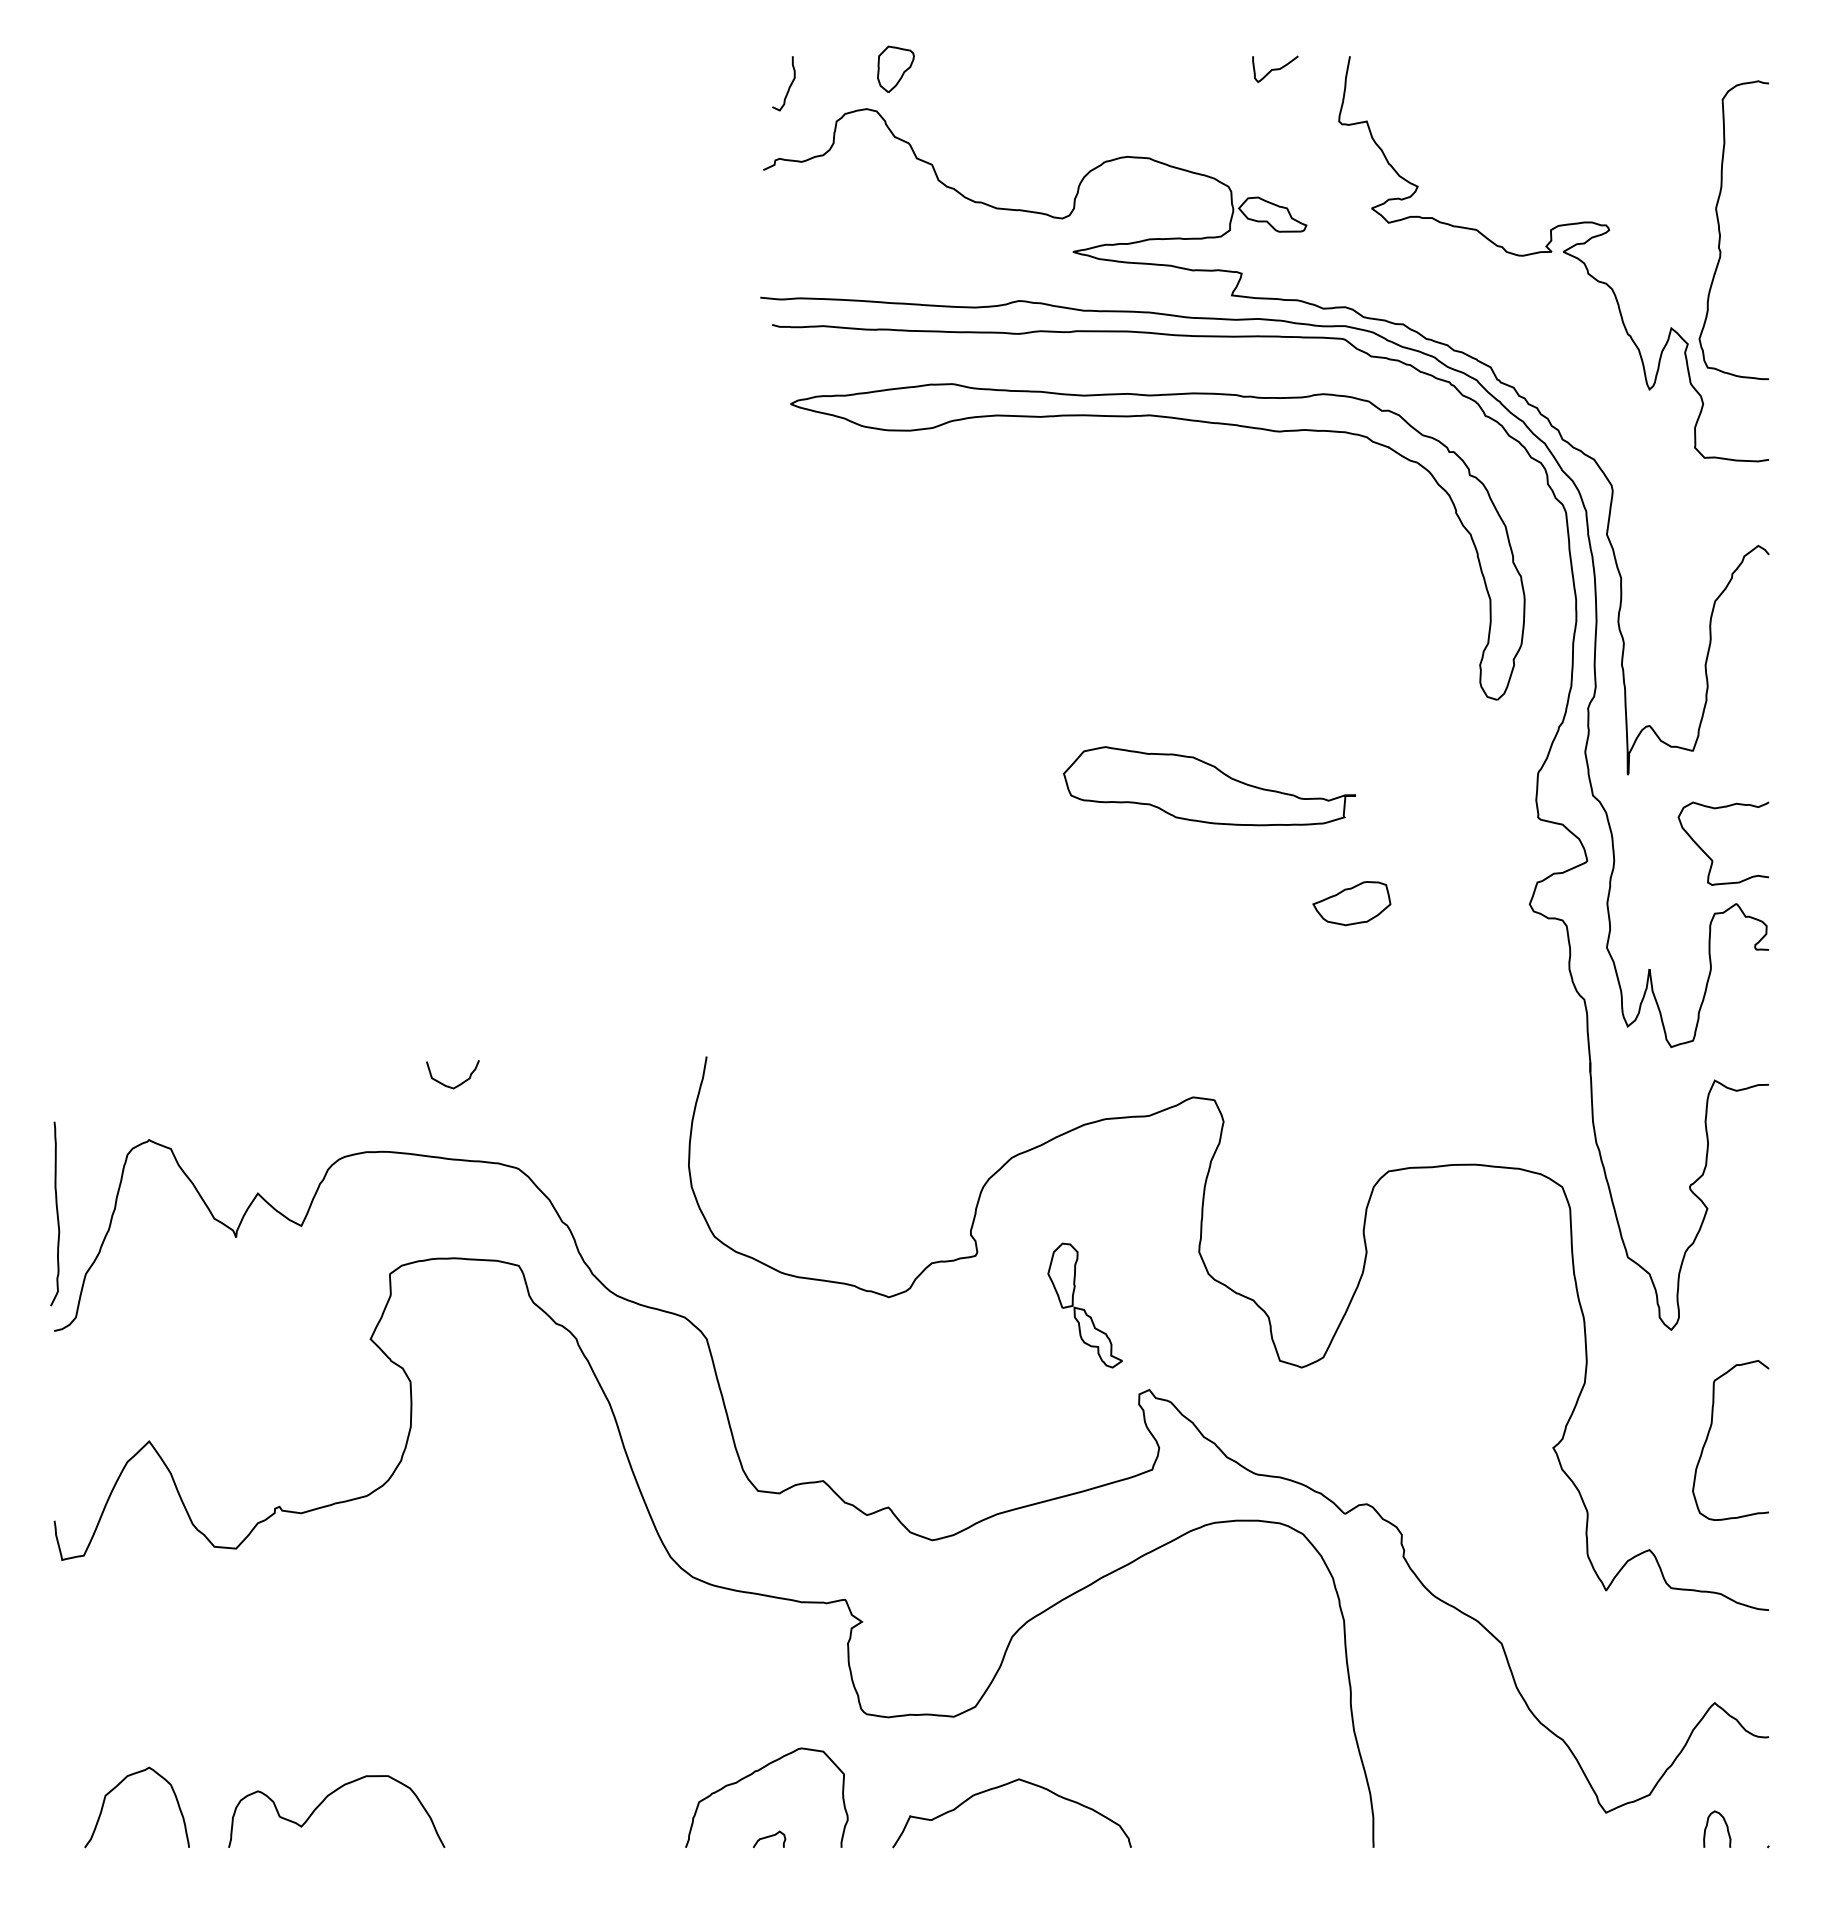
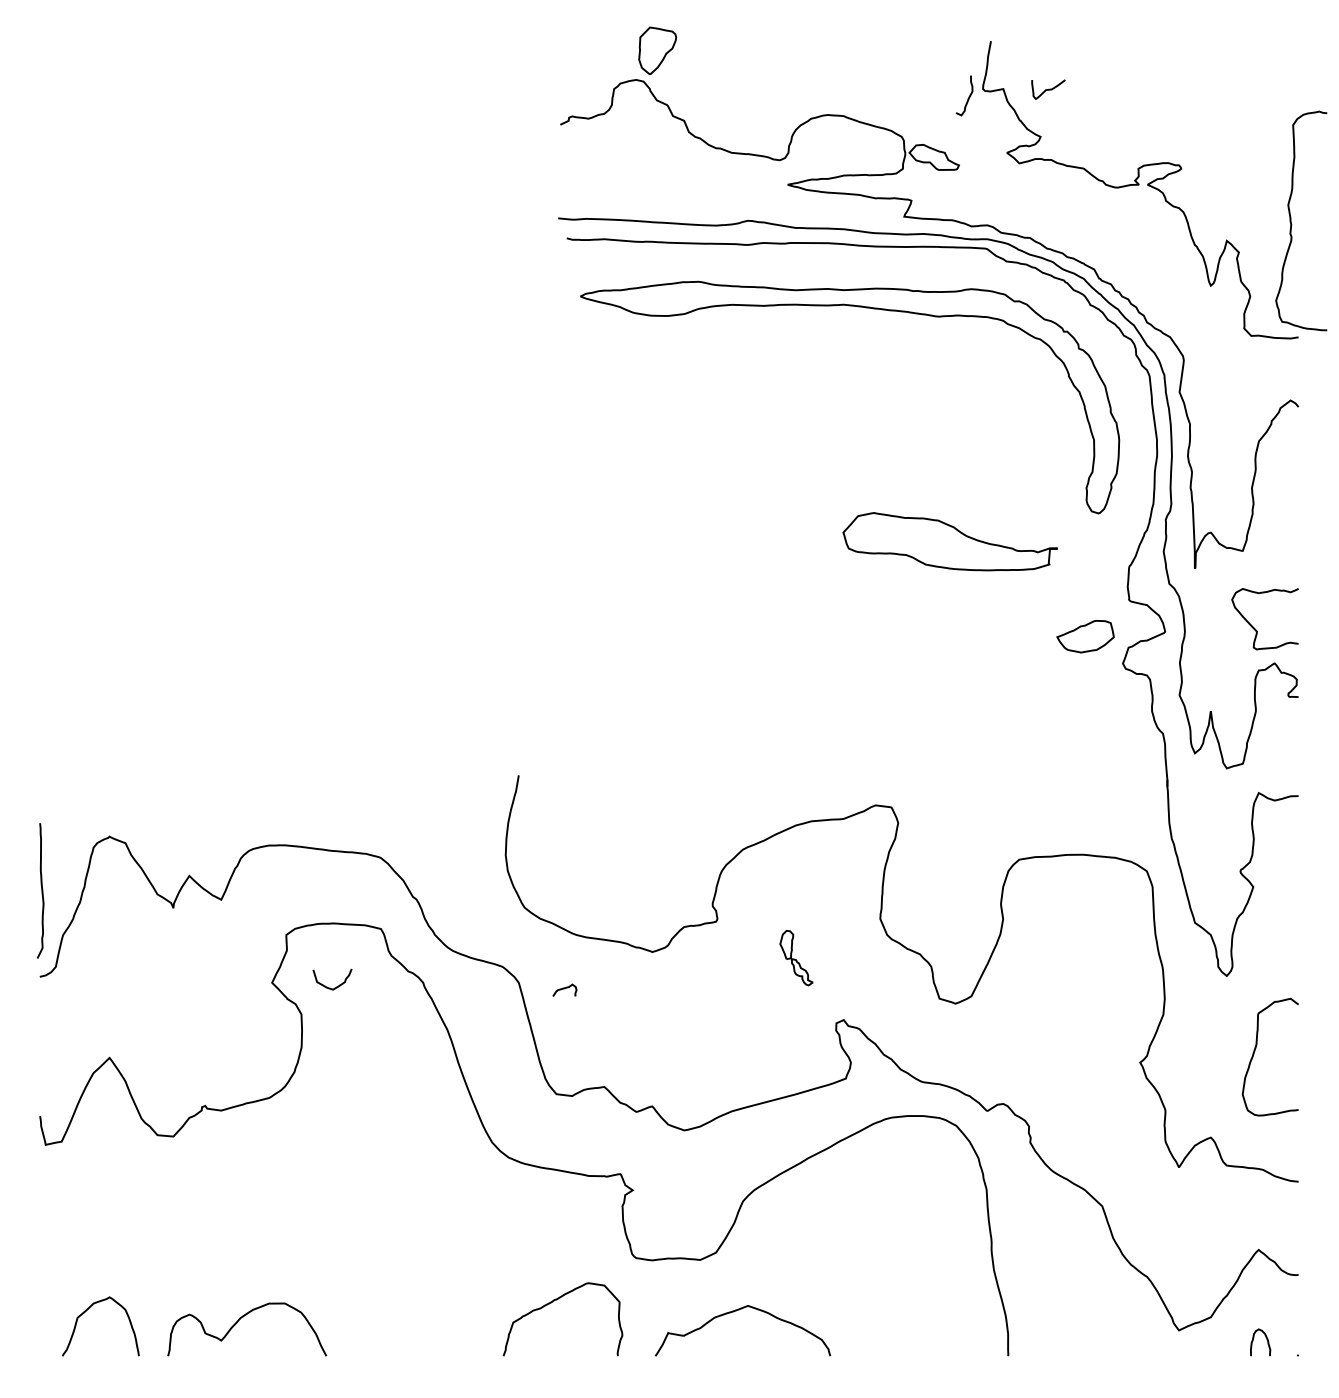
part: (895, 68) -> (657, 50), size x1.4
curve: (1275, 68) -> (1048, 89), moved
curve: (789, 85) -> (968, 97), moved
curve: (1720, 230) -> (1291, 221), moved
part: (1209, 786) -> (950, 541), moved
part: (1351, 903) -> (1085, 636), moved
curve: (458, 1084) -> (336, 986), moved
part: (1084, 1305) -> (796, 958), size x0.6
curve: (769, 1837) -> (564, 988), moved

